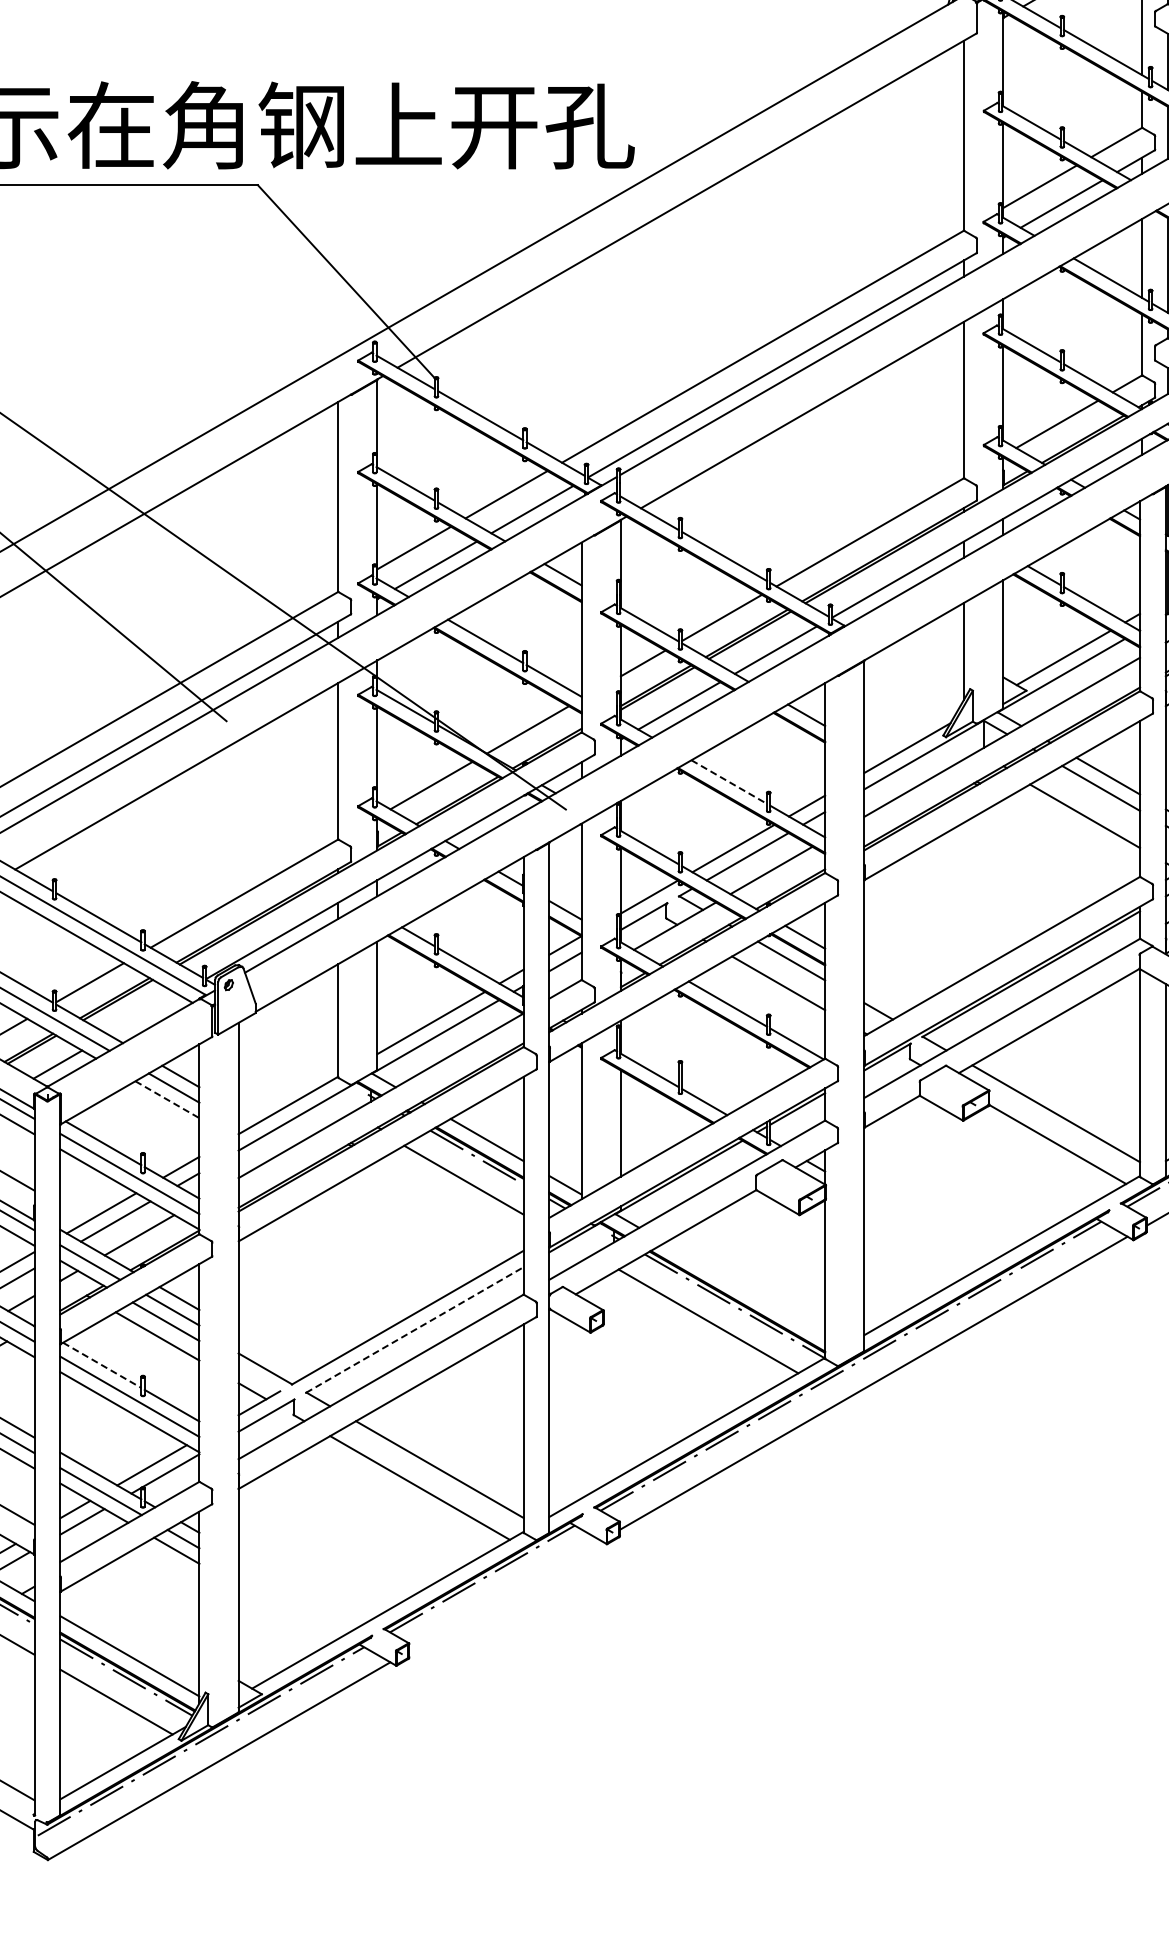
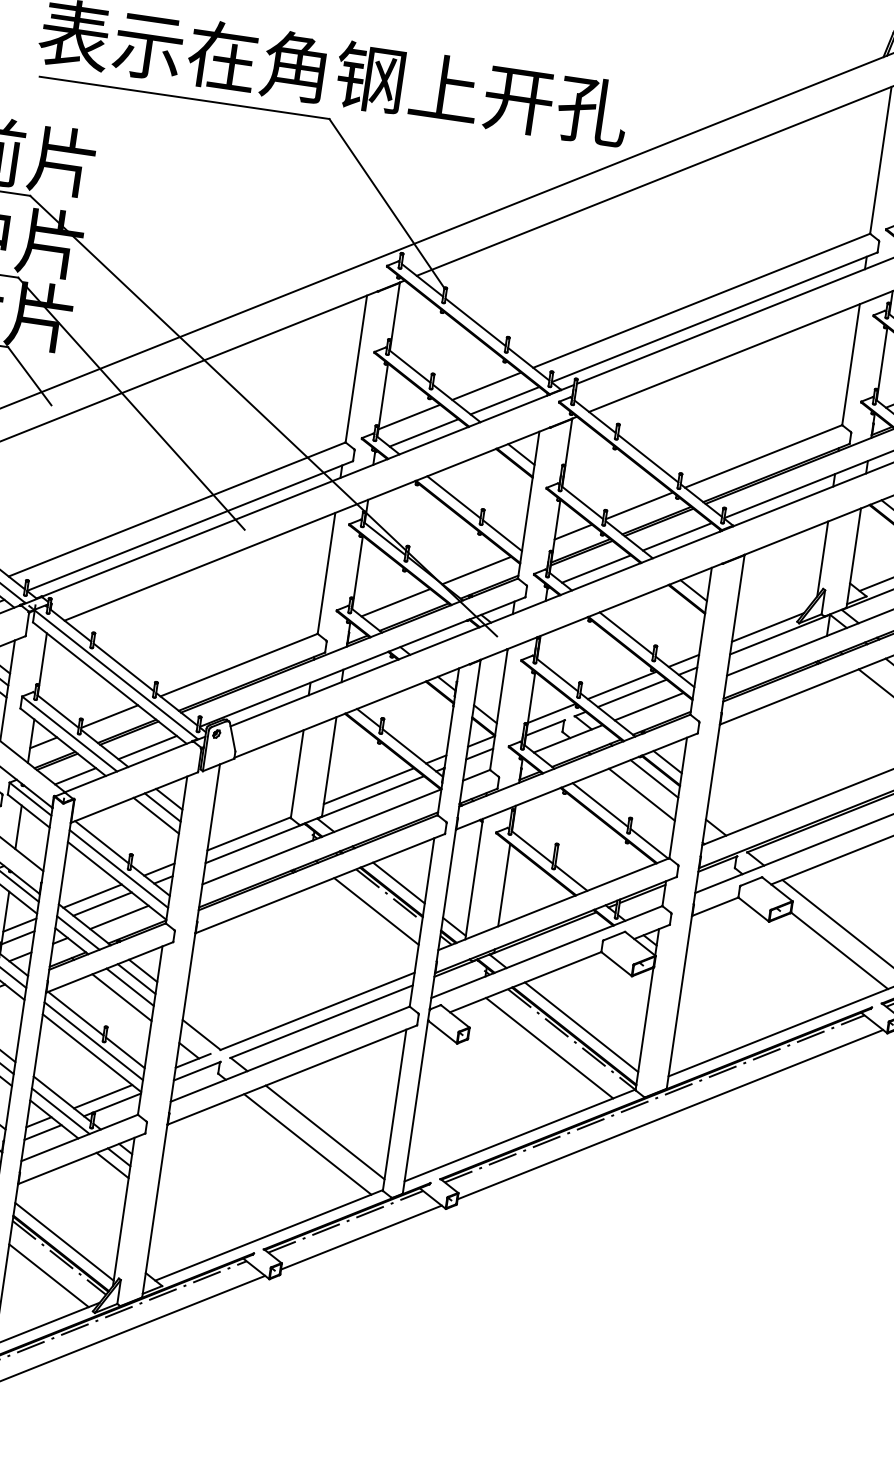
line: (729, 782) -> (626, 633), dashed -> solid
line: (143, 1014) -> (147, 747), added
line: (167, 1099) -> (156, 815), dashed -> solid
line: (745, 1288) -> (581, 1026), added
line: (414, 1329) -> (321, 1021), dashed -> solid
line: (102, 1365) -> (76, 1013), dashed -> solid
line: (505, 1595) -> (361, 1237), added

